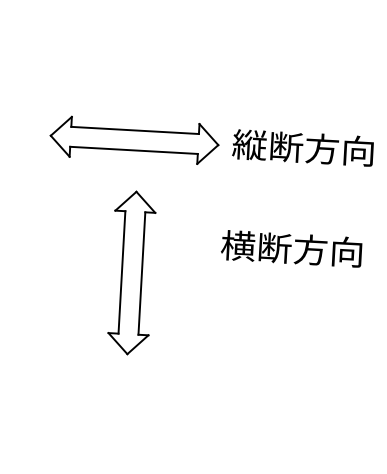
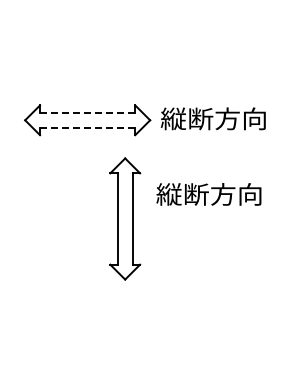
line: (134, 129) -> (87, 112), solid -> dashed
line: (133, 150) -> (87, 127), solid -> dashed
text: (237, 245) -> (168, 194), 横断方向 -> 縦断方向
part: (132, 272) -> (125, 218), moved

